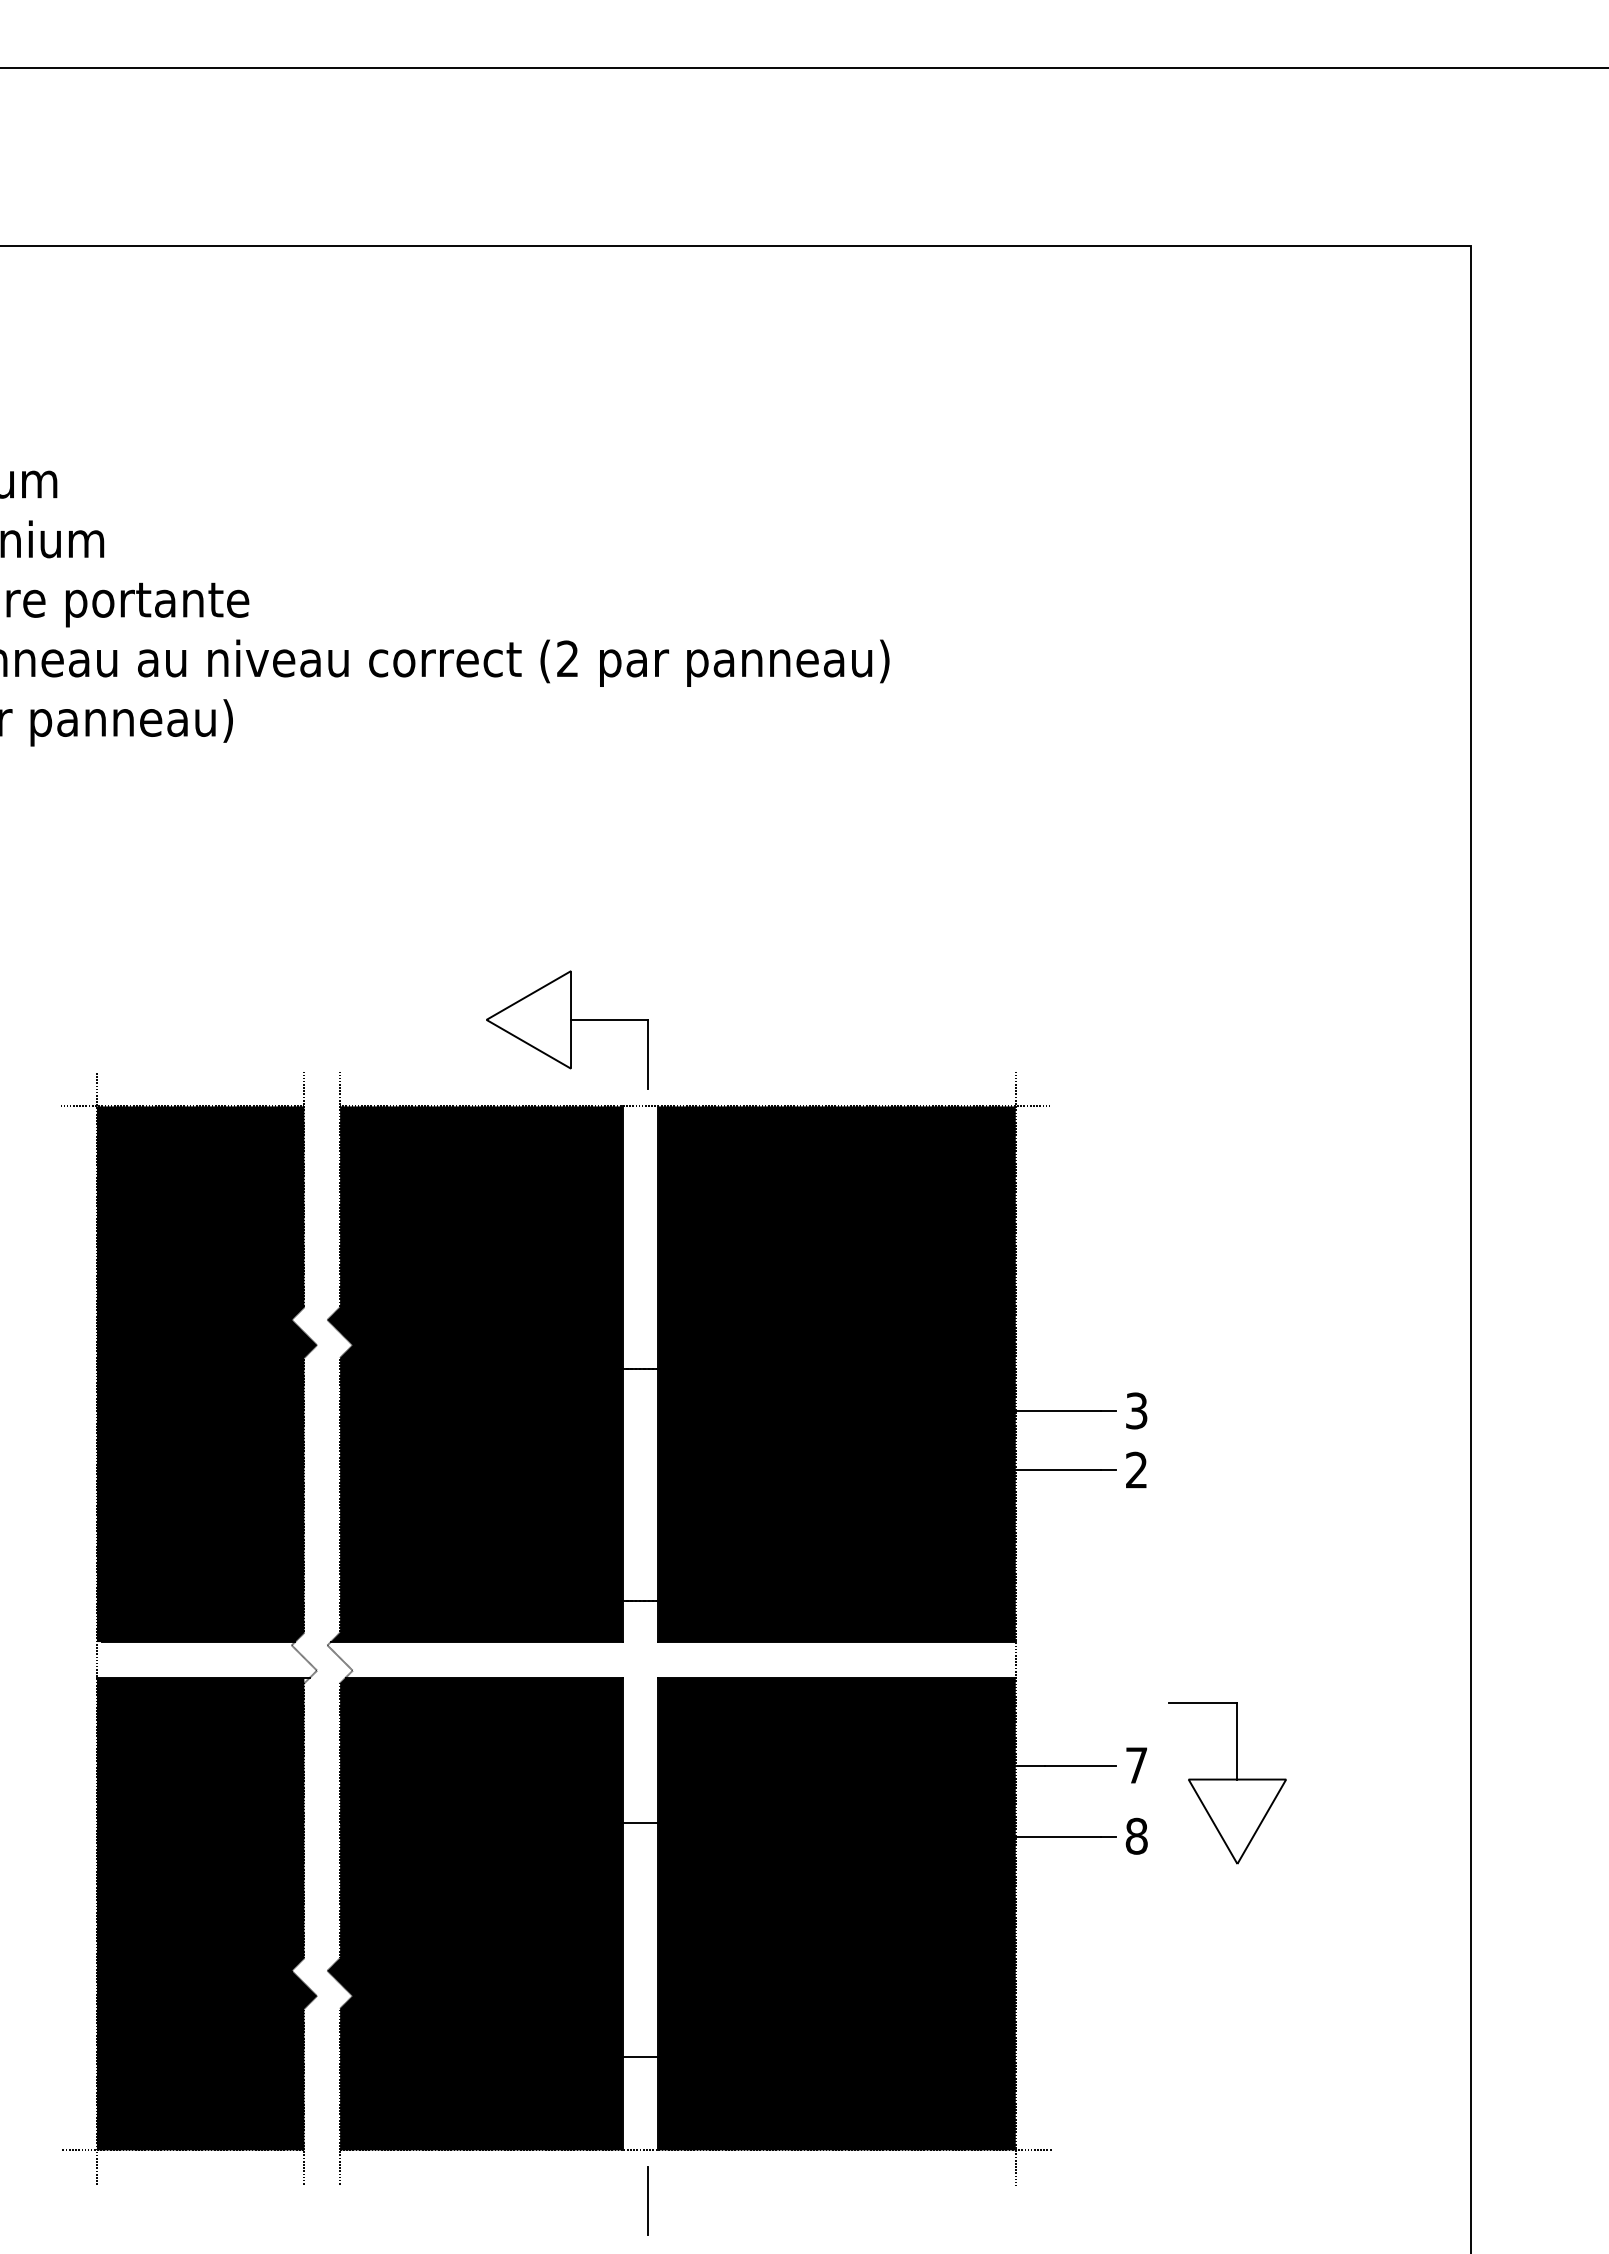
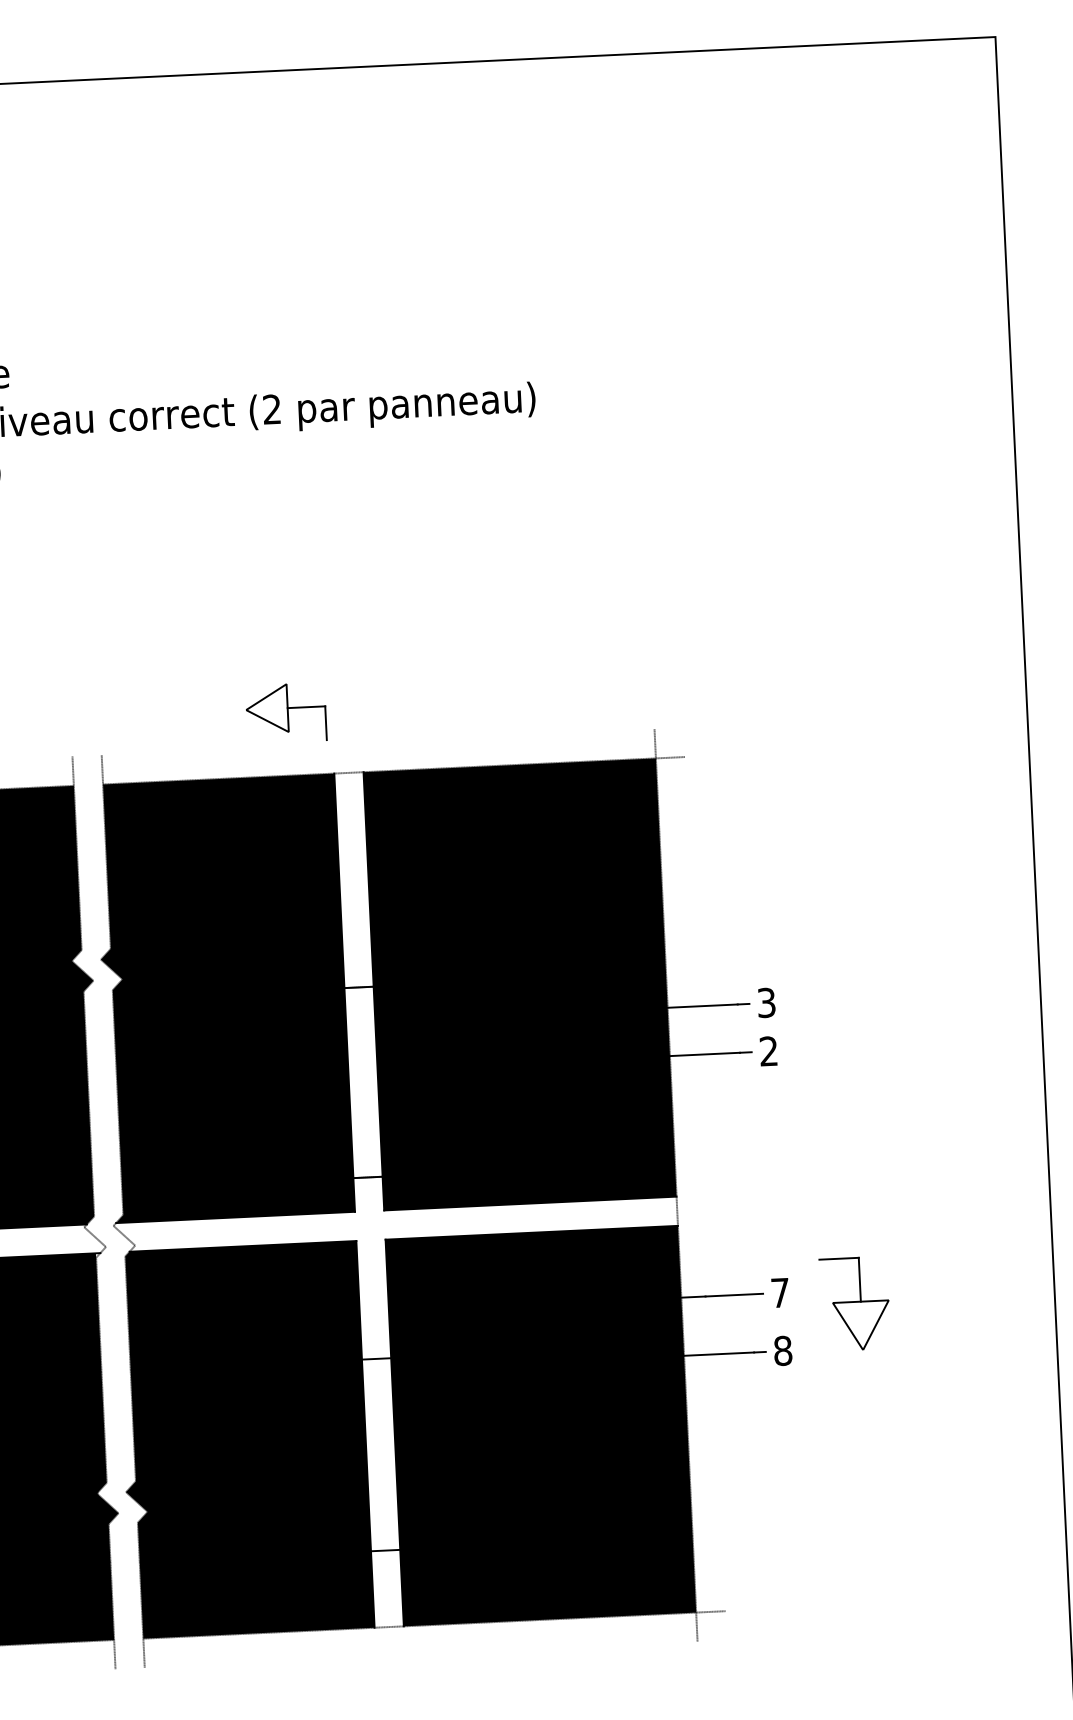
part: (567, 1029) -> (286, 712), size x0.6
part: (1227, 1783) -> (855, 1304), size x0.7
line: (647, 2200) -> (396, 1667), removed

